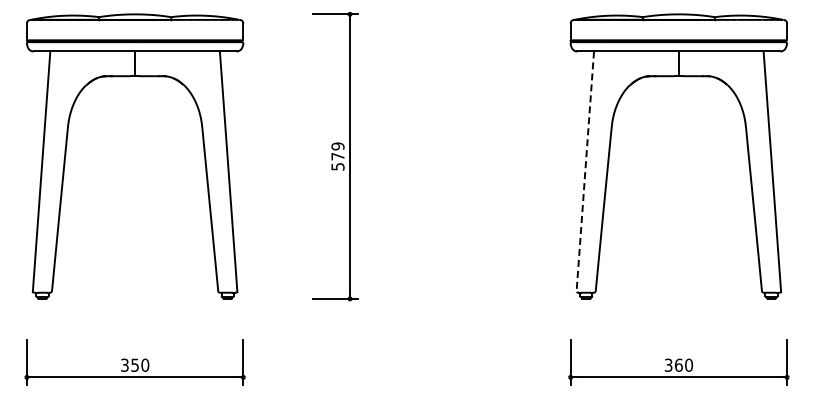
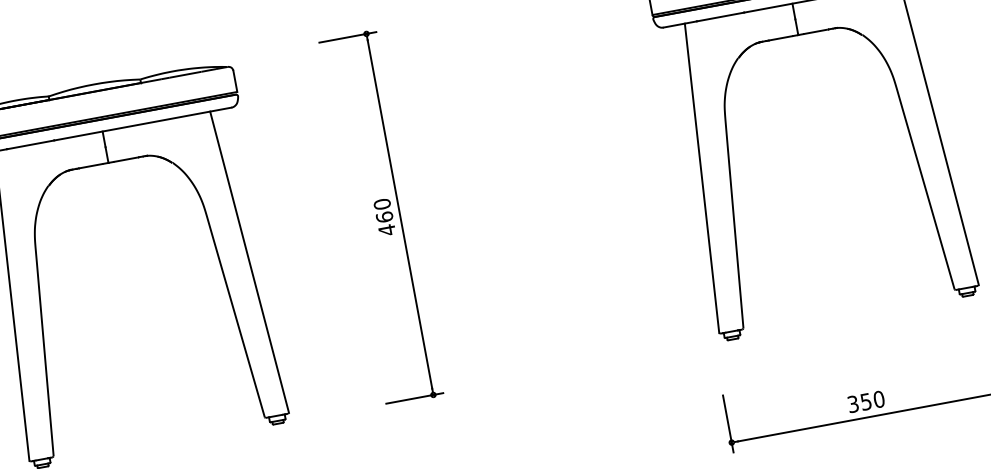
text: (337, 156) -> (384, 217), 579 -> 460
line: (585, 171) -> (702, 177), dashed -> solid
text: (678, 364) -> (865, 400), 360 -> 350

